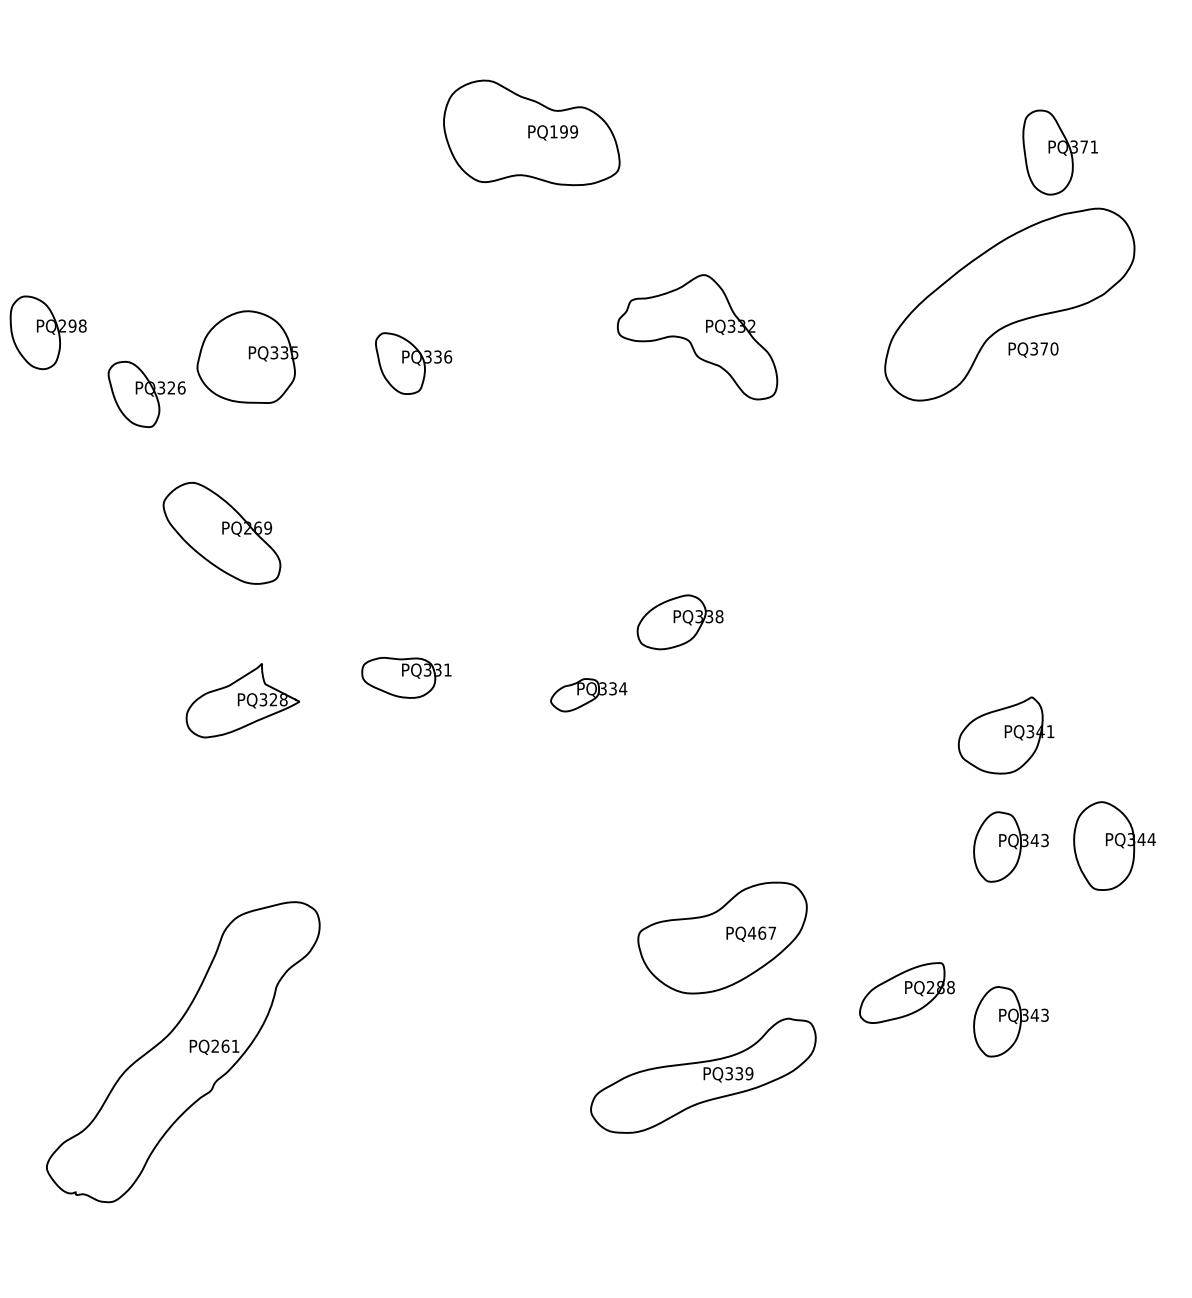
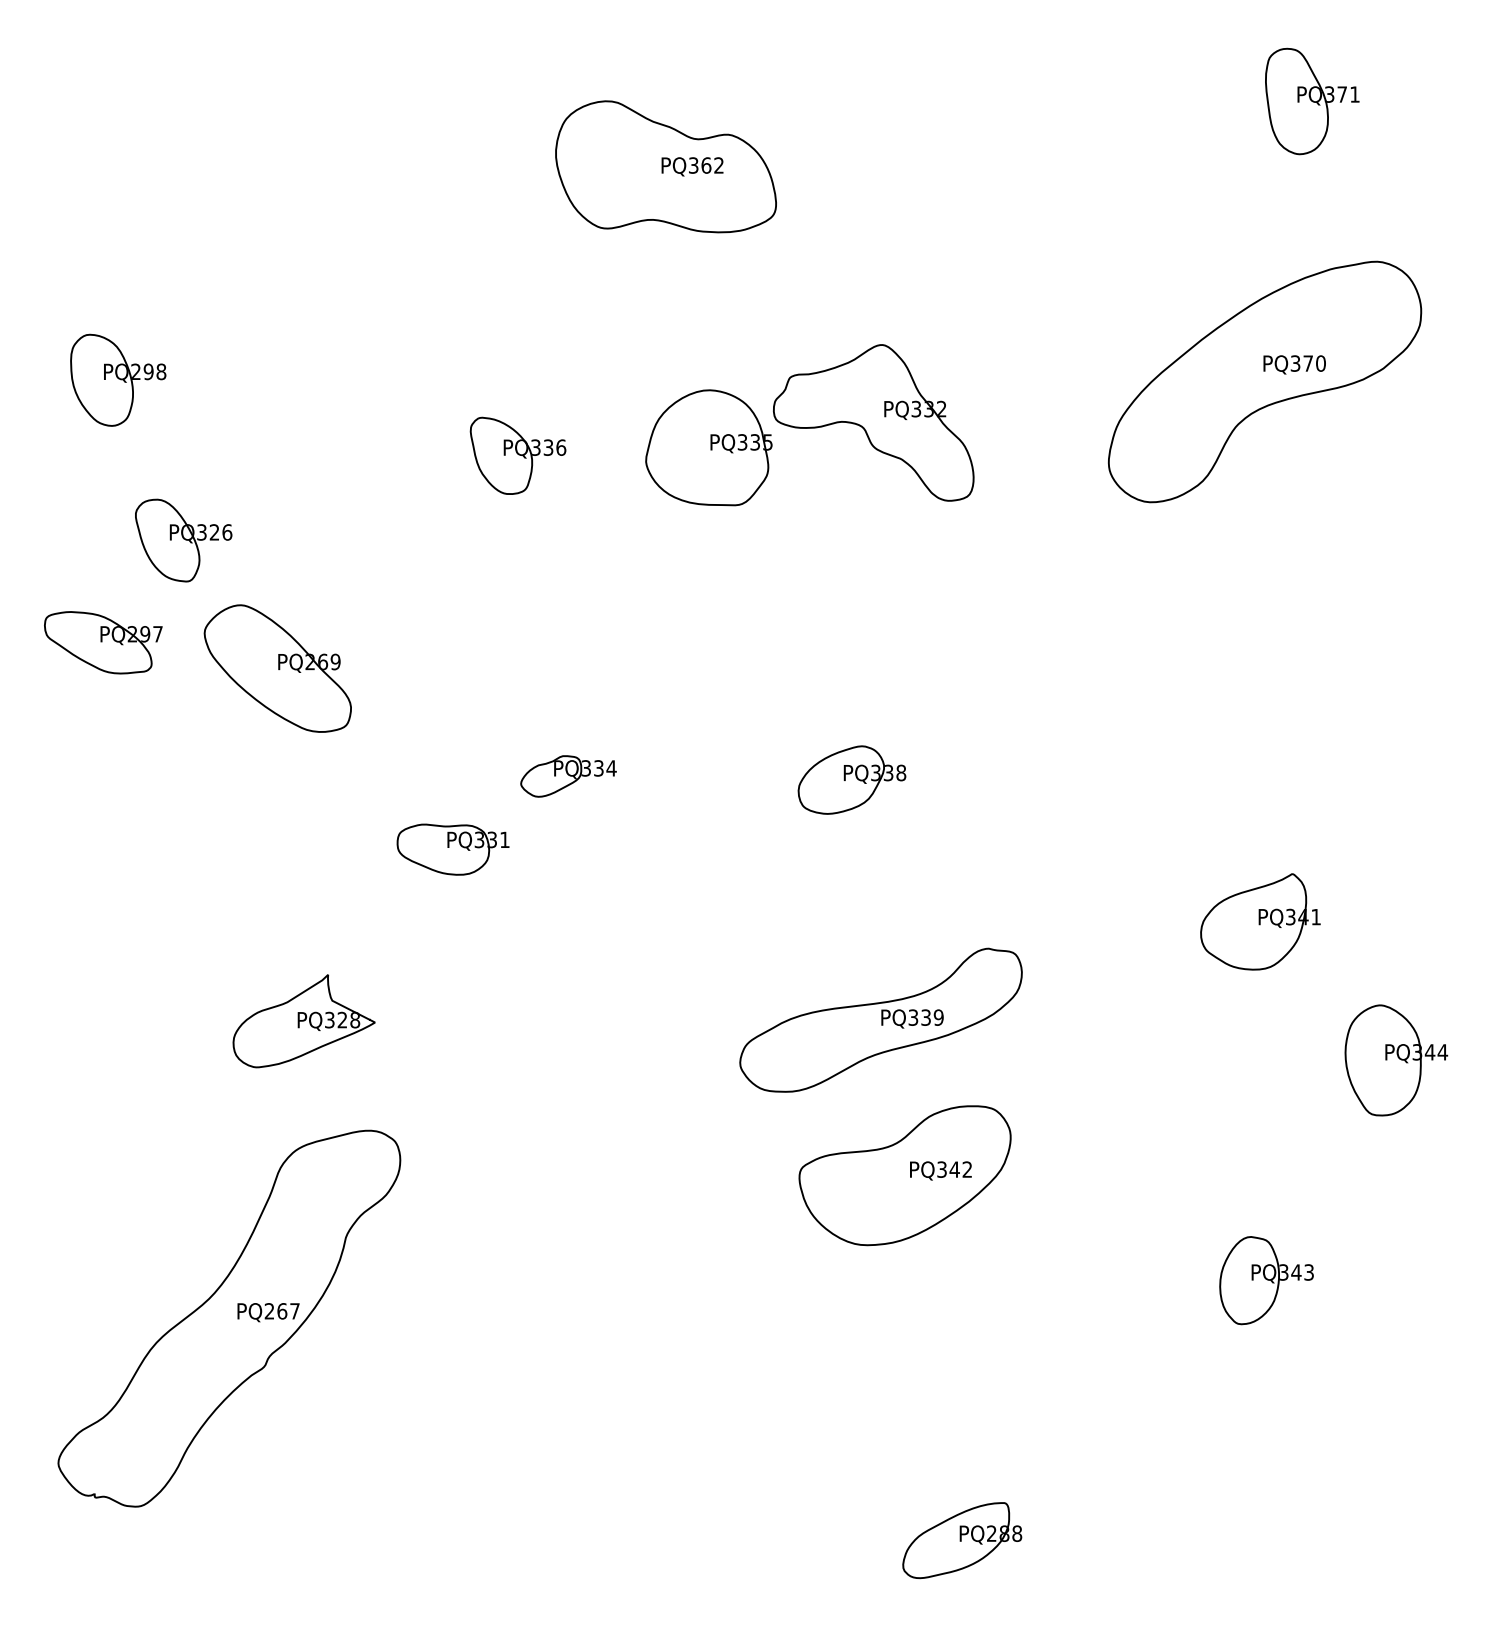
text: (564, 131) -> (706, 165), PQ199 -> PQ362
part: (1060, 152) -> (1312, 101), moved
part: (48, 332) -> (118, 379), moved
text: (1033, 349) -> (1294, 364), moved
part: (247, 356) -> (708, 447), moved
part: (146, 394) -> (183, 540), moved
part: (82, 512) -> (103, 642), added
part: (406, 677) -> (452, 849), moved
part: (588, 695) -> (568, 776), moved
part: (242, 700) -> (303, 1021), moved
part: (1011, 846) -> (1266, 1061), removed
text: (762, 933) -> (954, 1169), PQ467 -> PQ342
part: (907, 992) -> (962, 1540), moved
text: (235, 1046) -> (294, 1311), PQ261 -> PQ267
part: (702, 1075) -> (880, 1019), moved

